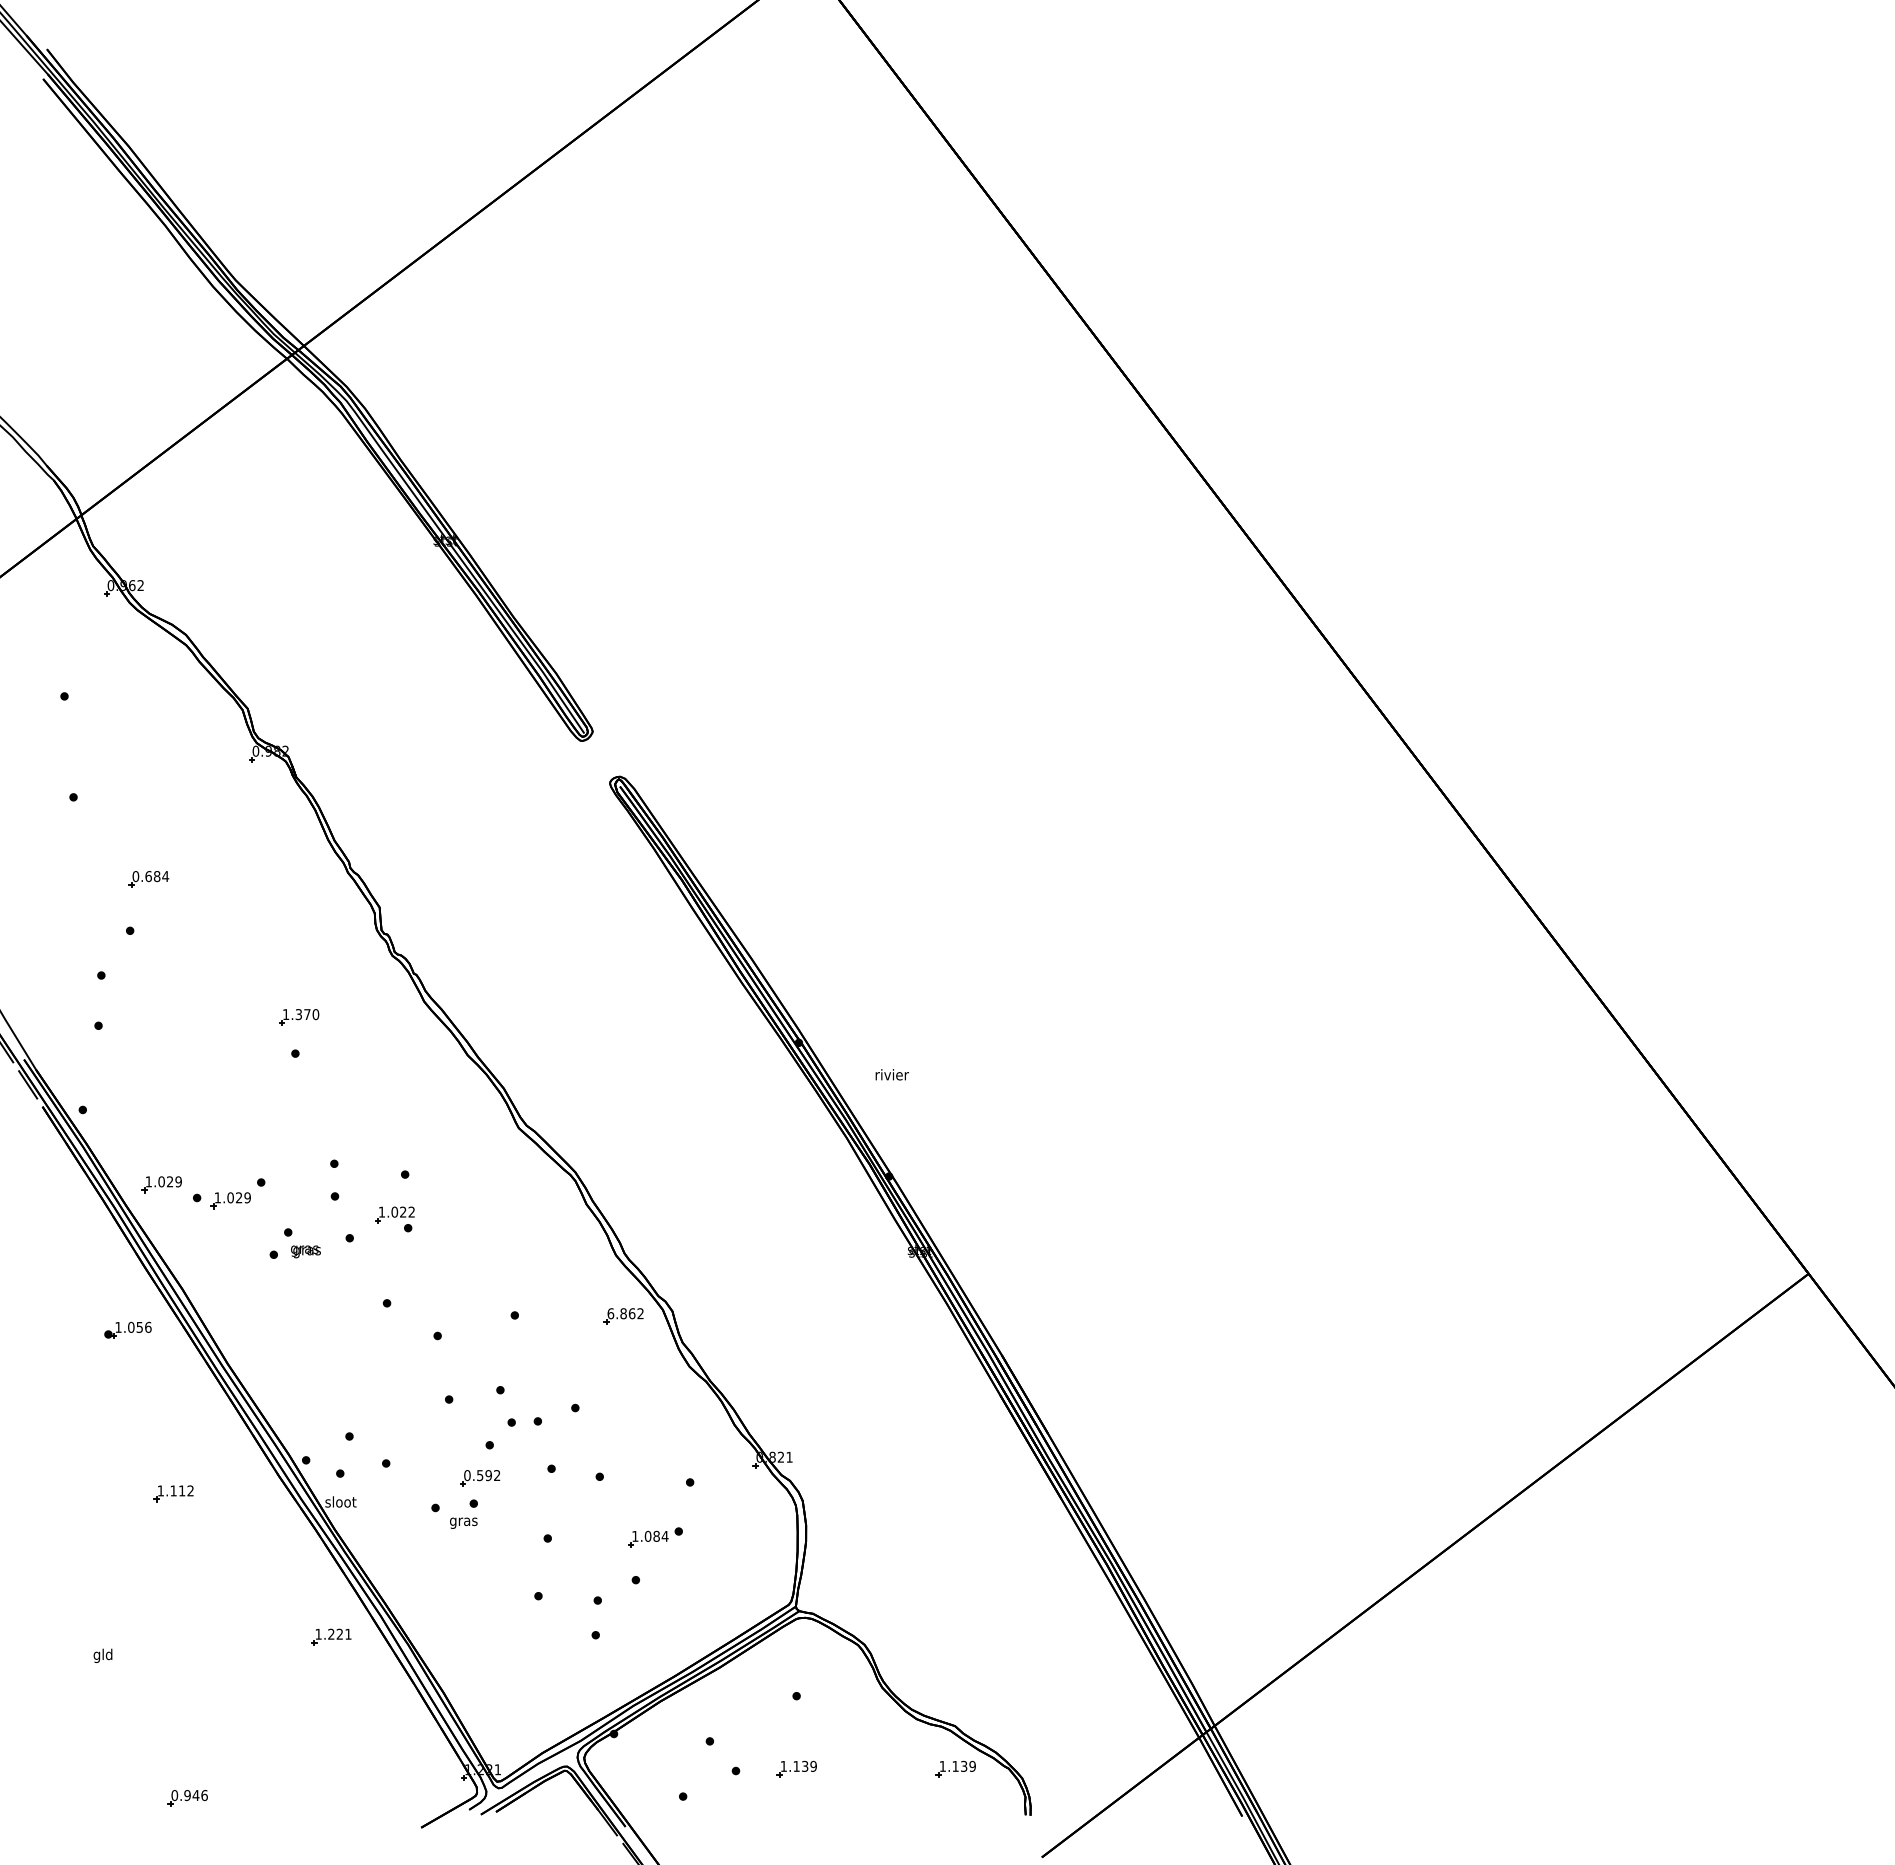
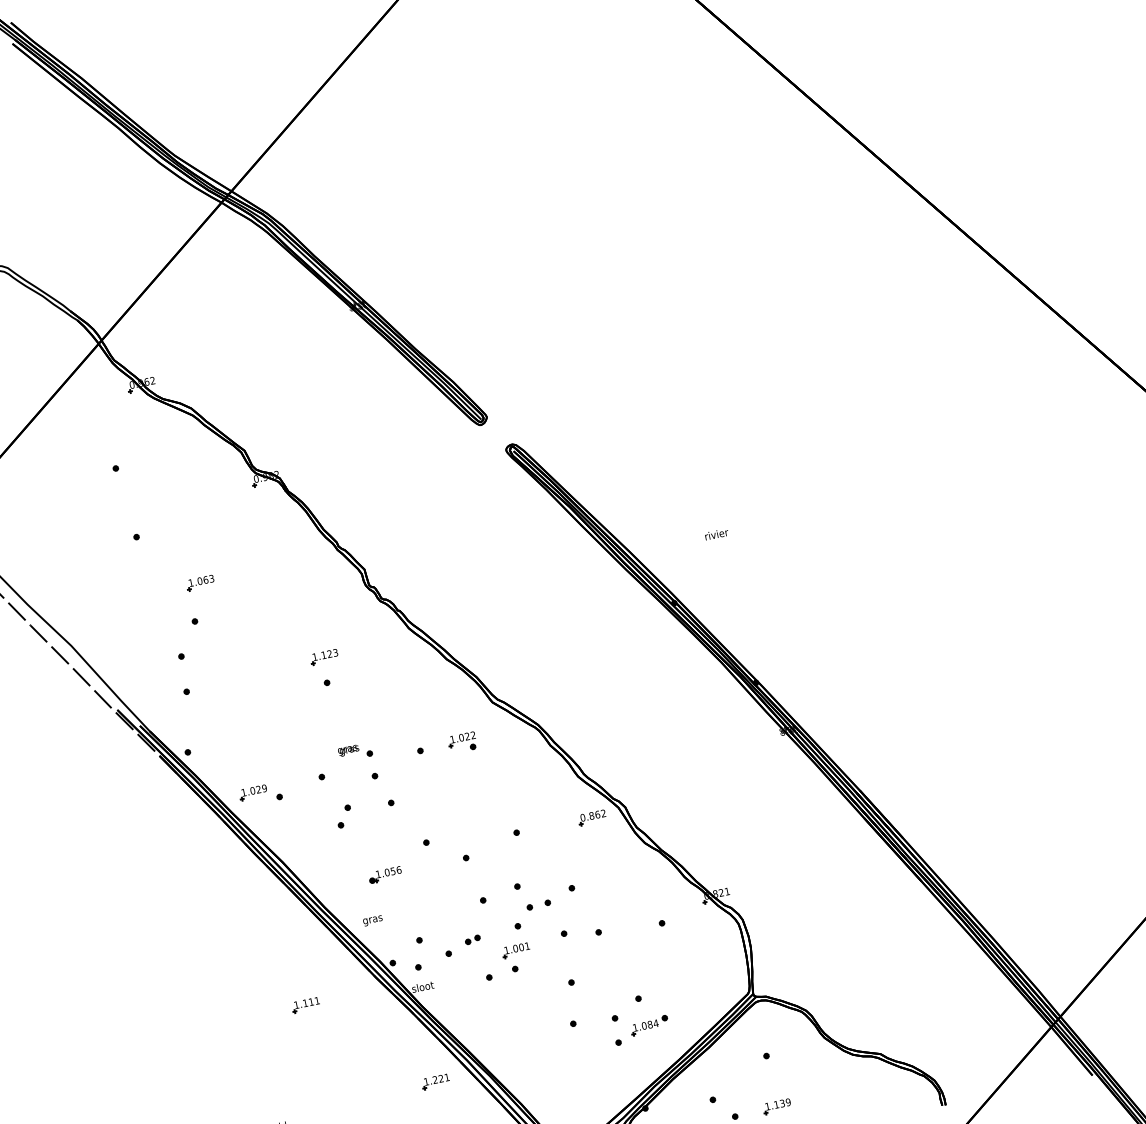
text: (150, 876) -> (201, 580), 0.684 -> 1.063
text: (307, 1014) -> (329, 654), 1.370 -> 1.123
text: (891, 1074) -> (716, 534), moved
part: (230, 1200) -> (303, 793), removed
part: (394, 1219) -> (462, 742), moved
text: (305, 1251) -> (348, 750), moved
text: (610, 1313) -> (582, 817), 6.862 -> 0.862
part: (127, 1329) -> (384, 874), moved
part: (423, 1450) -> (472, 939), added
text: (482, 1475) -> (517, 948), 0.592 -> 1.001
text: (190, 1490) -> (317, 1000), 1.112 -> 1.111
text: (463, 1522) -> (372, 920), moved
part: (655, 1537) -> (649, 1025), moved
part: (955, 1768) -> (886, 1083), removed

